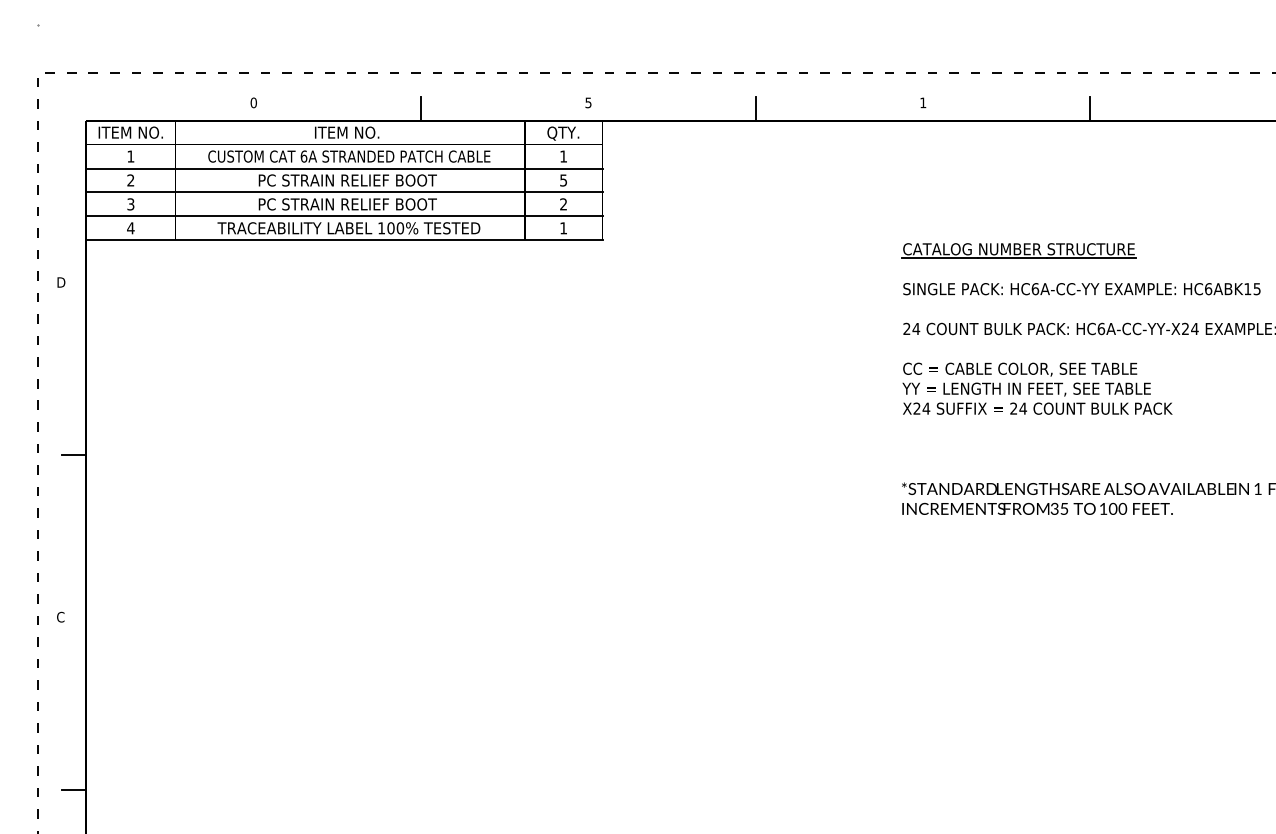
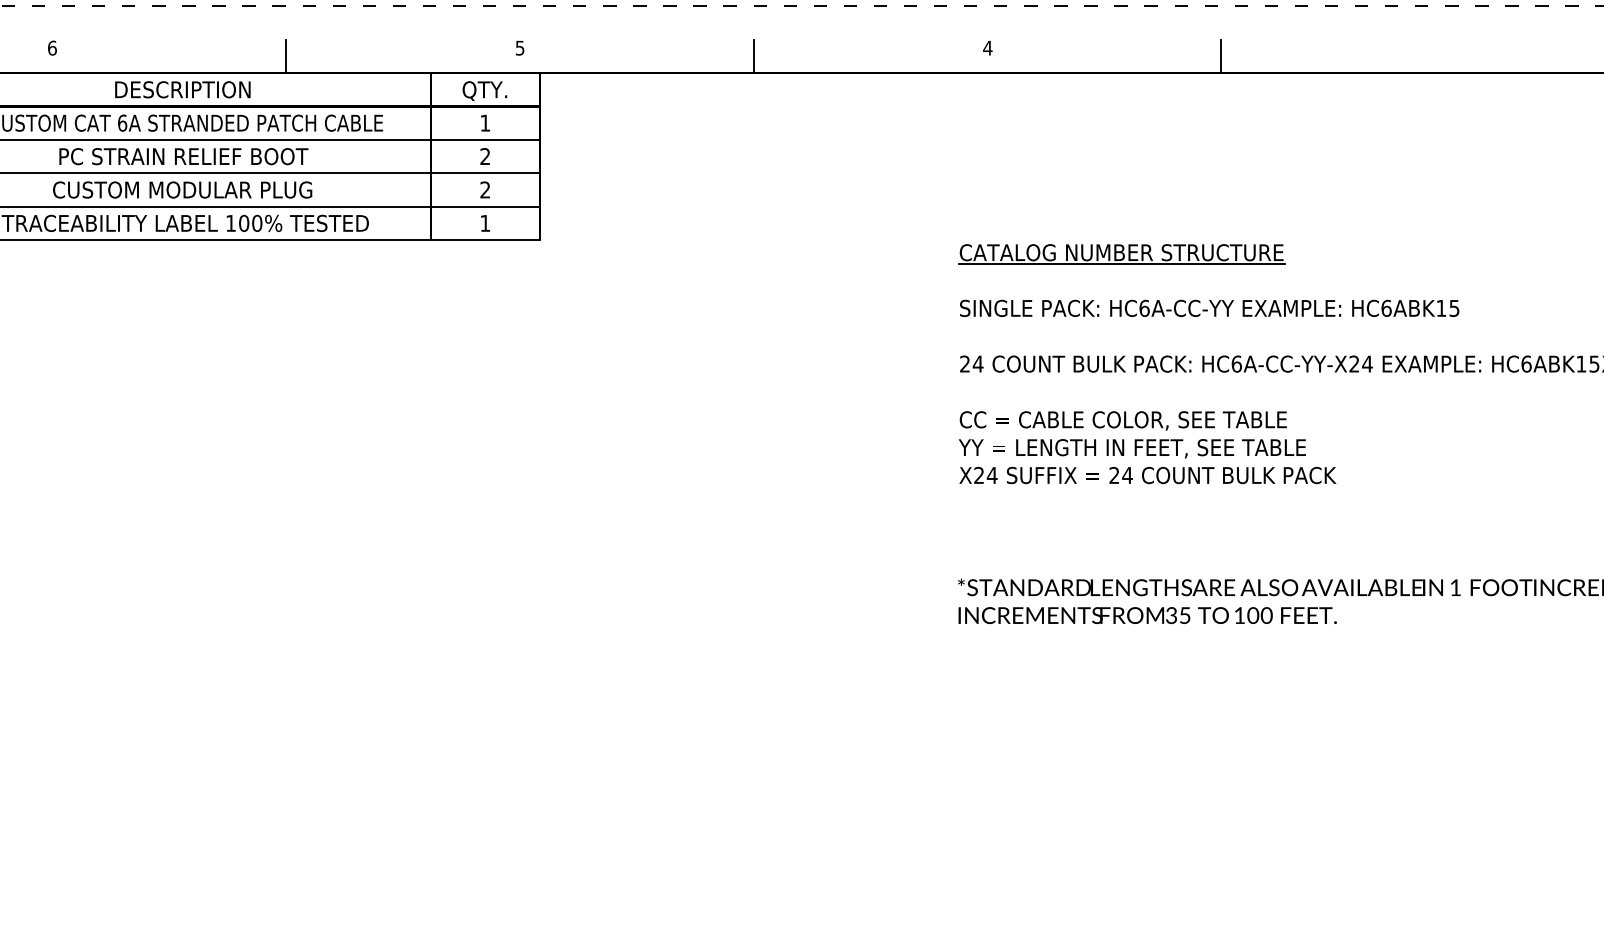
text: (253, 102) -> (51, 47), 0 -> 6
text: (922, 102) -> (986, 47), 1 -> 4
text: (346, 132) -> (181, 89), ITEM NO. -> DESCRIPTION
text: (563, 180) -> (485, 156), 5 -> 2
text: (346, 204) -> (181, 190), PC STRAIN RELIEF BOOT -> CUSTOM MODULAR PLUG

